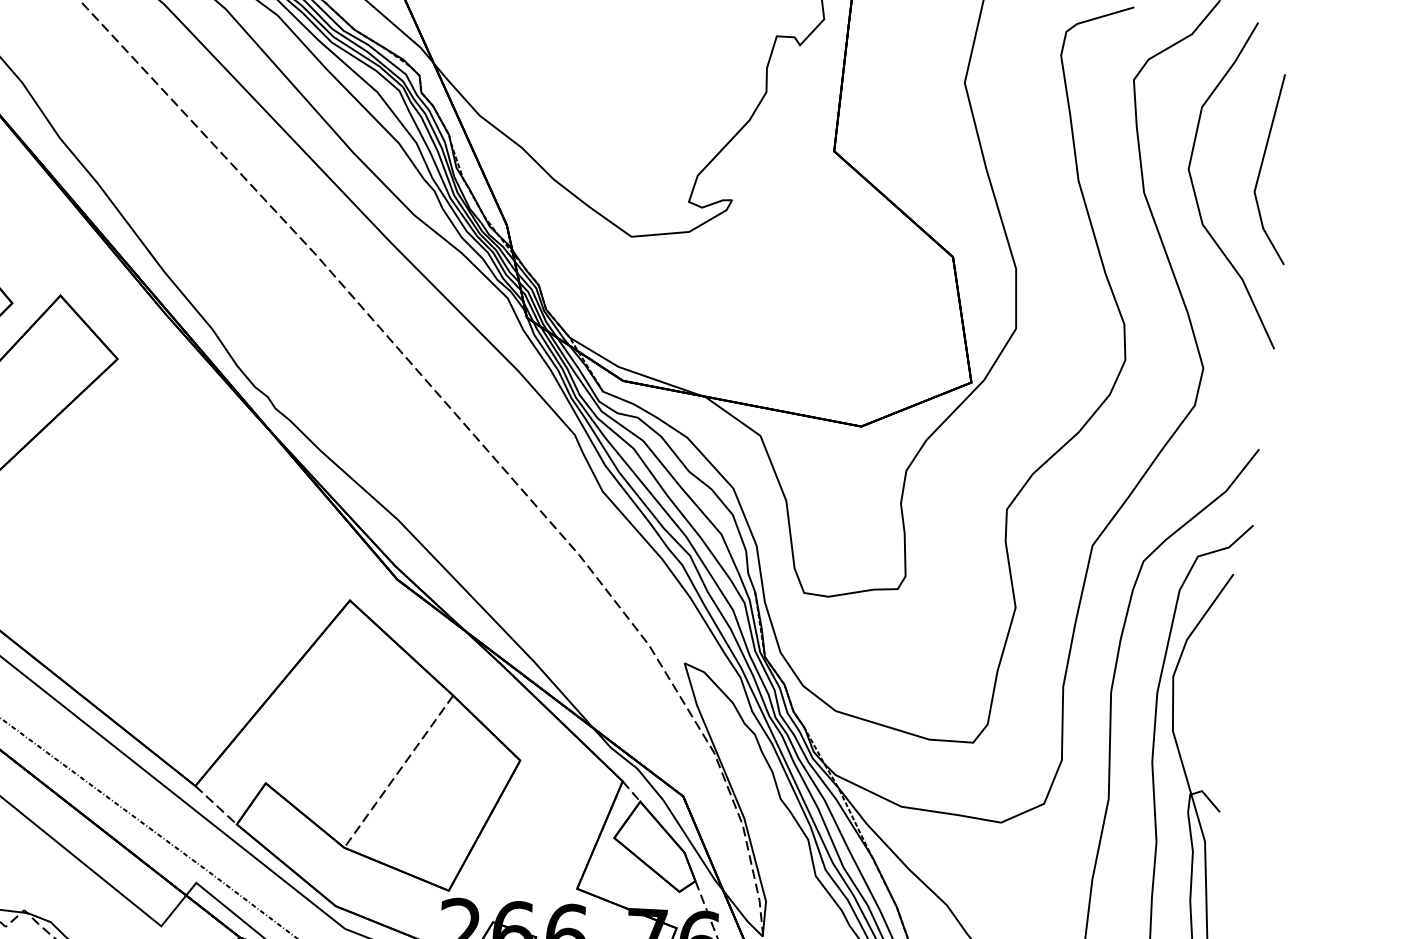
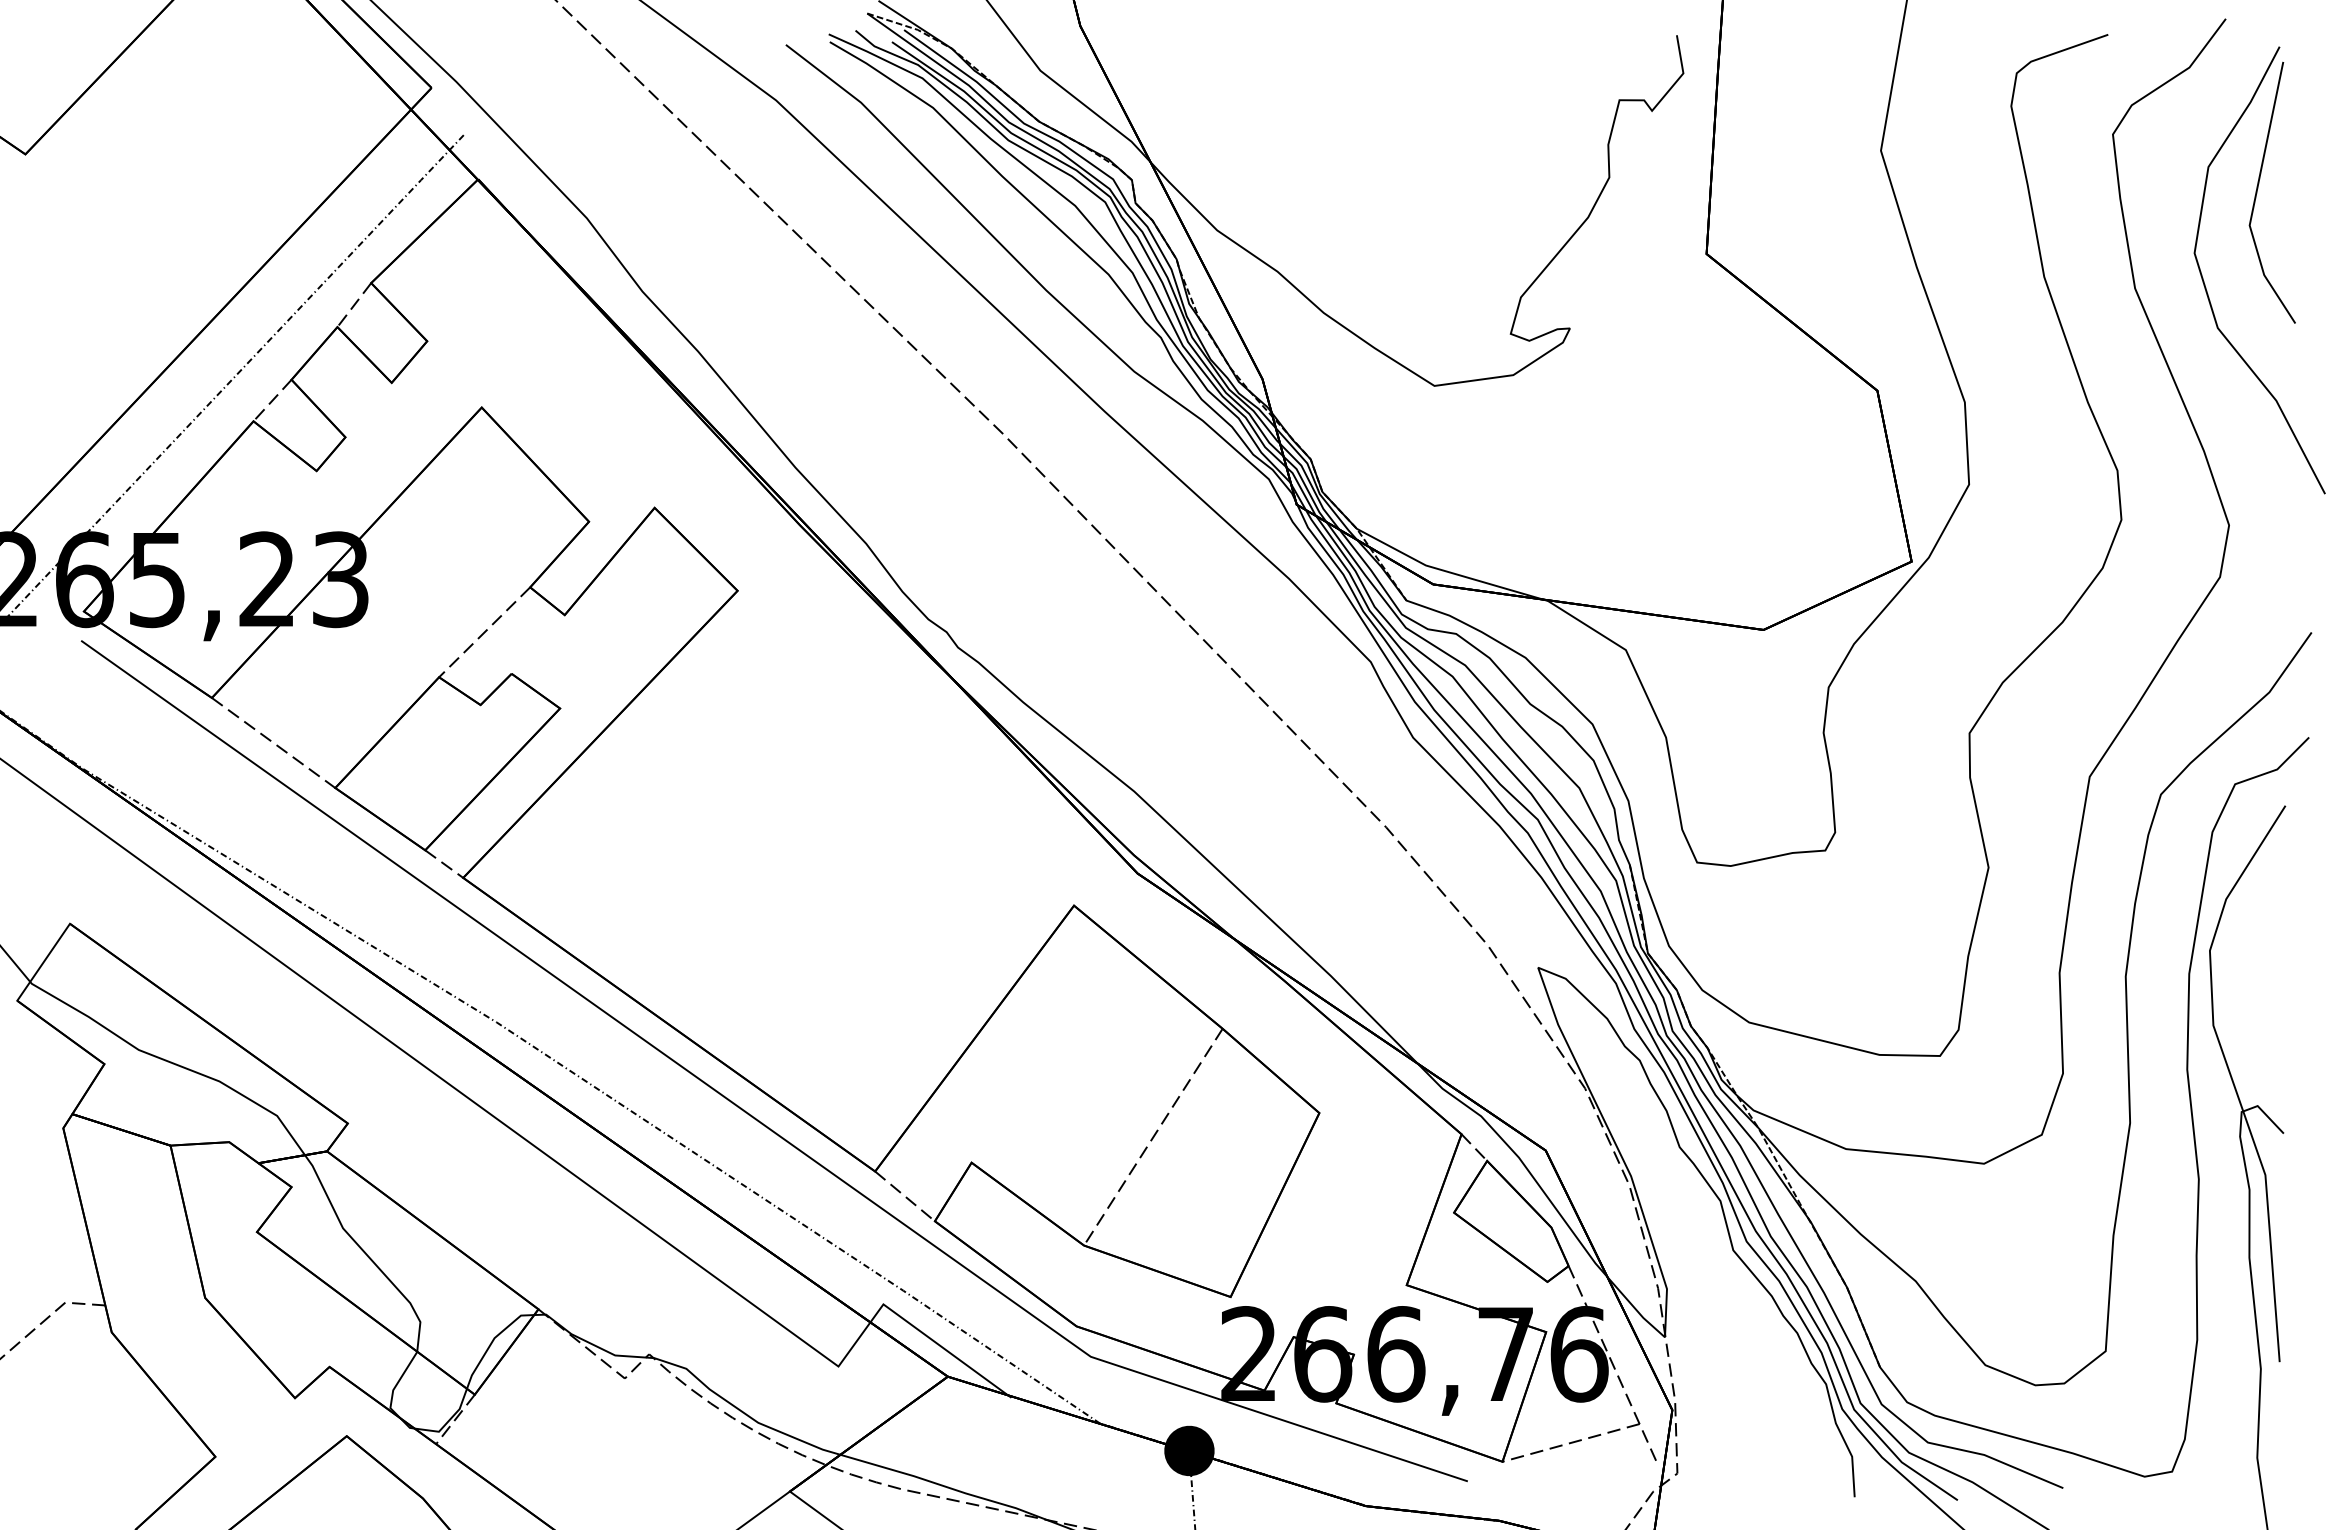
curve: (1262, 165) -> (2258, 188), moved

